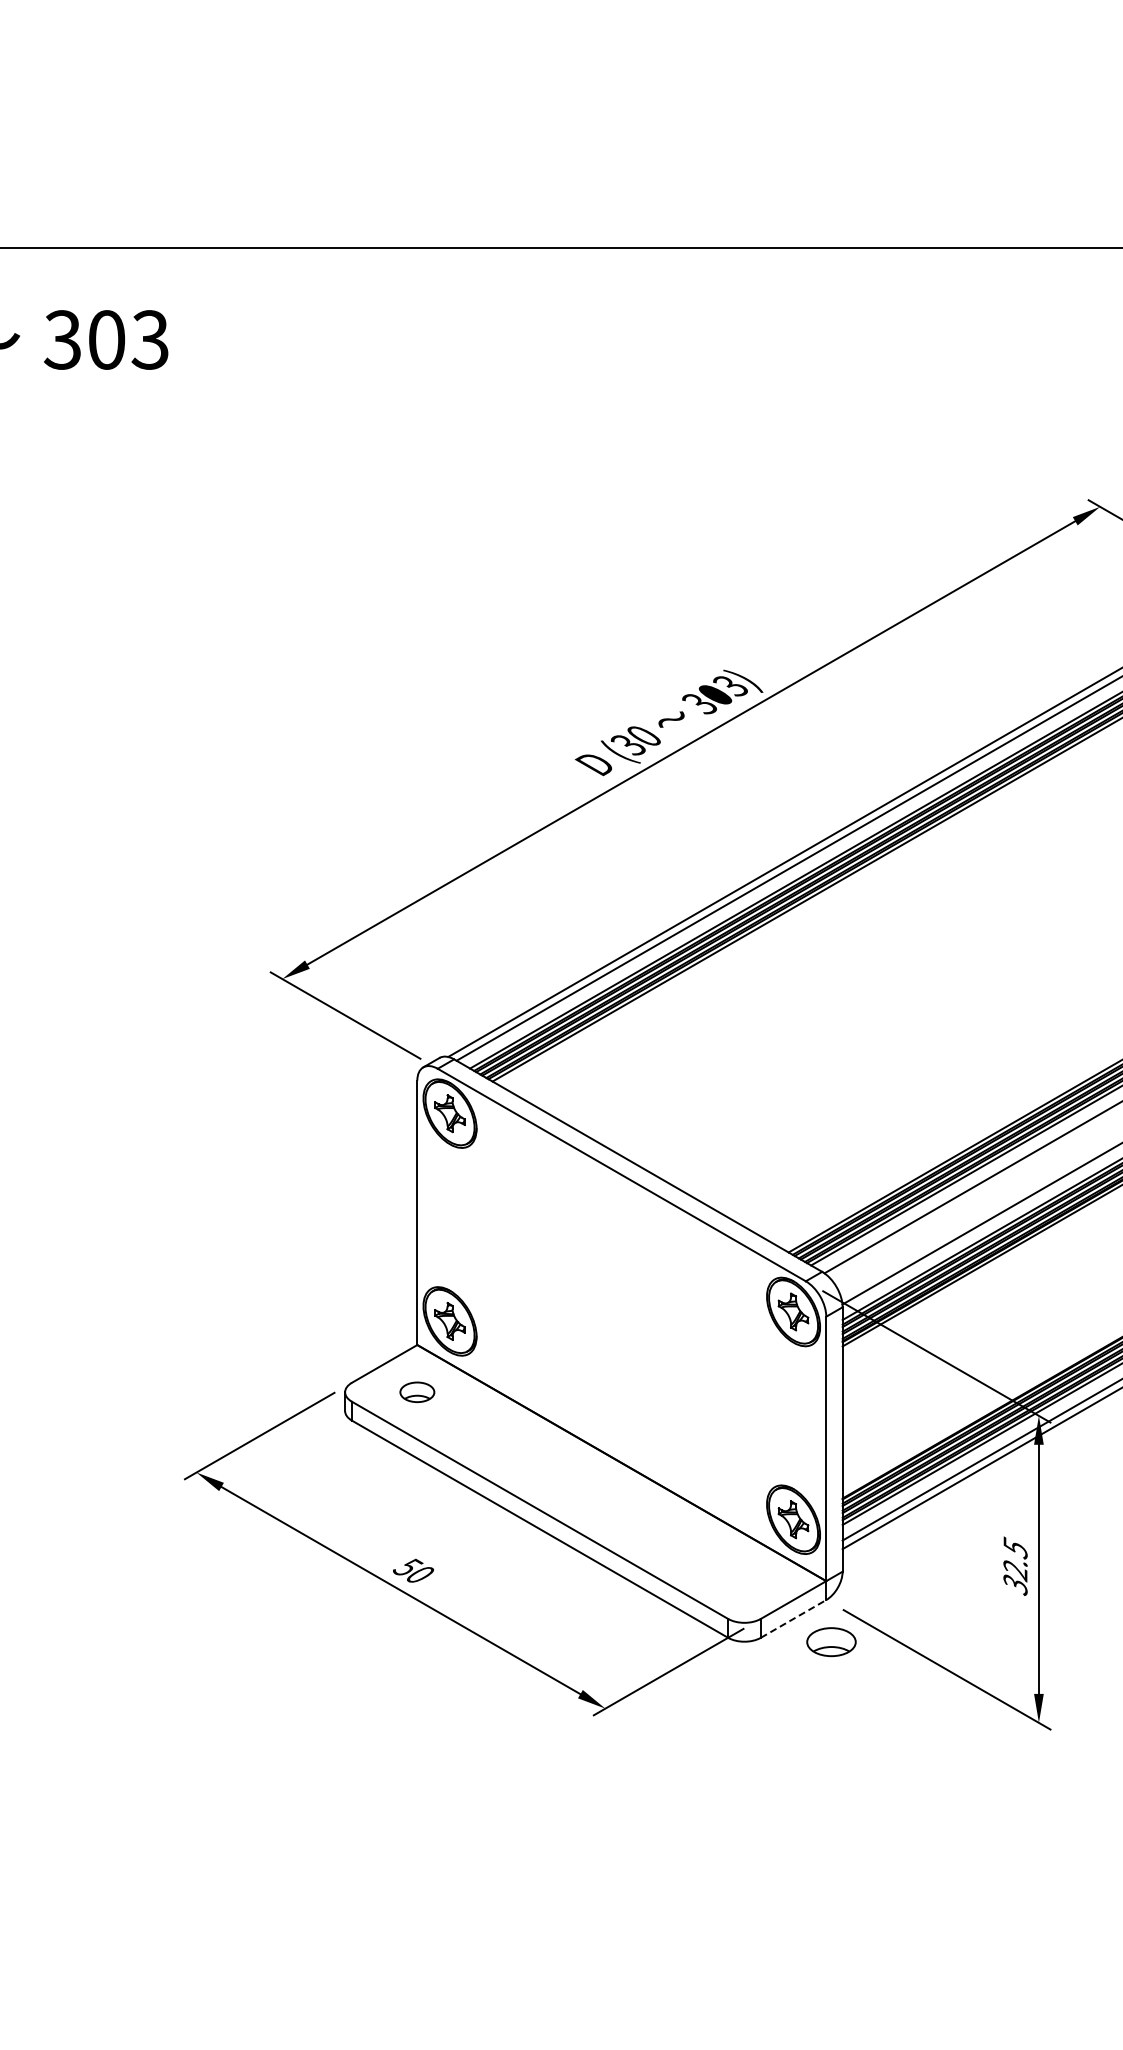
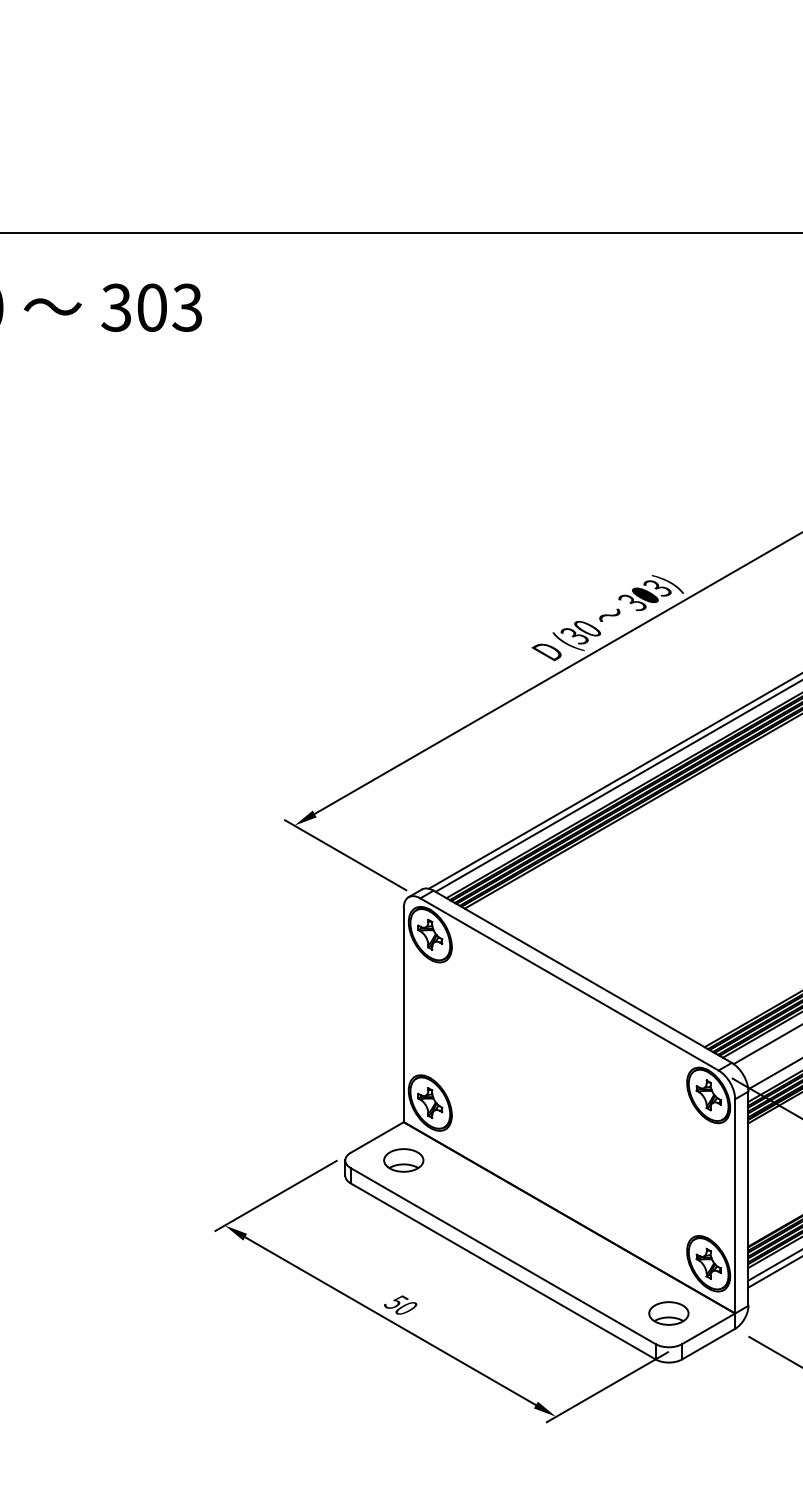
part: (417, 1392) -> (403, 1160), size x1.43
line: (793, 1618) -> (708, 1343), dashed -> solid
part: (831, 1642) -> (668, 1313), moved

